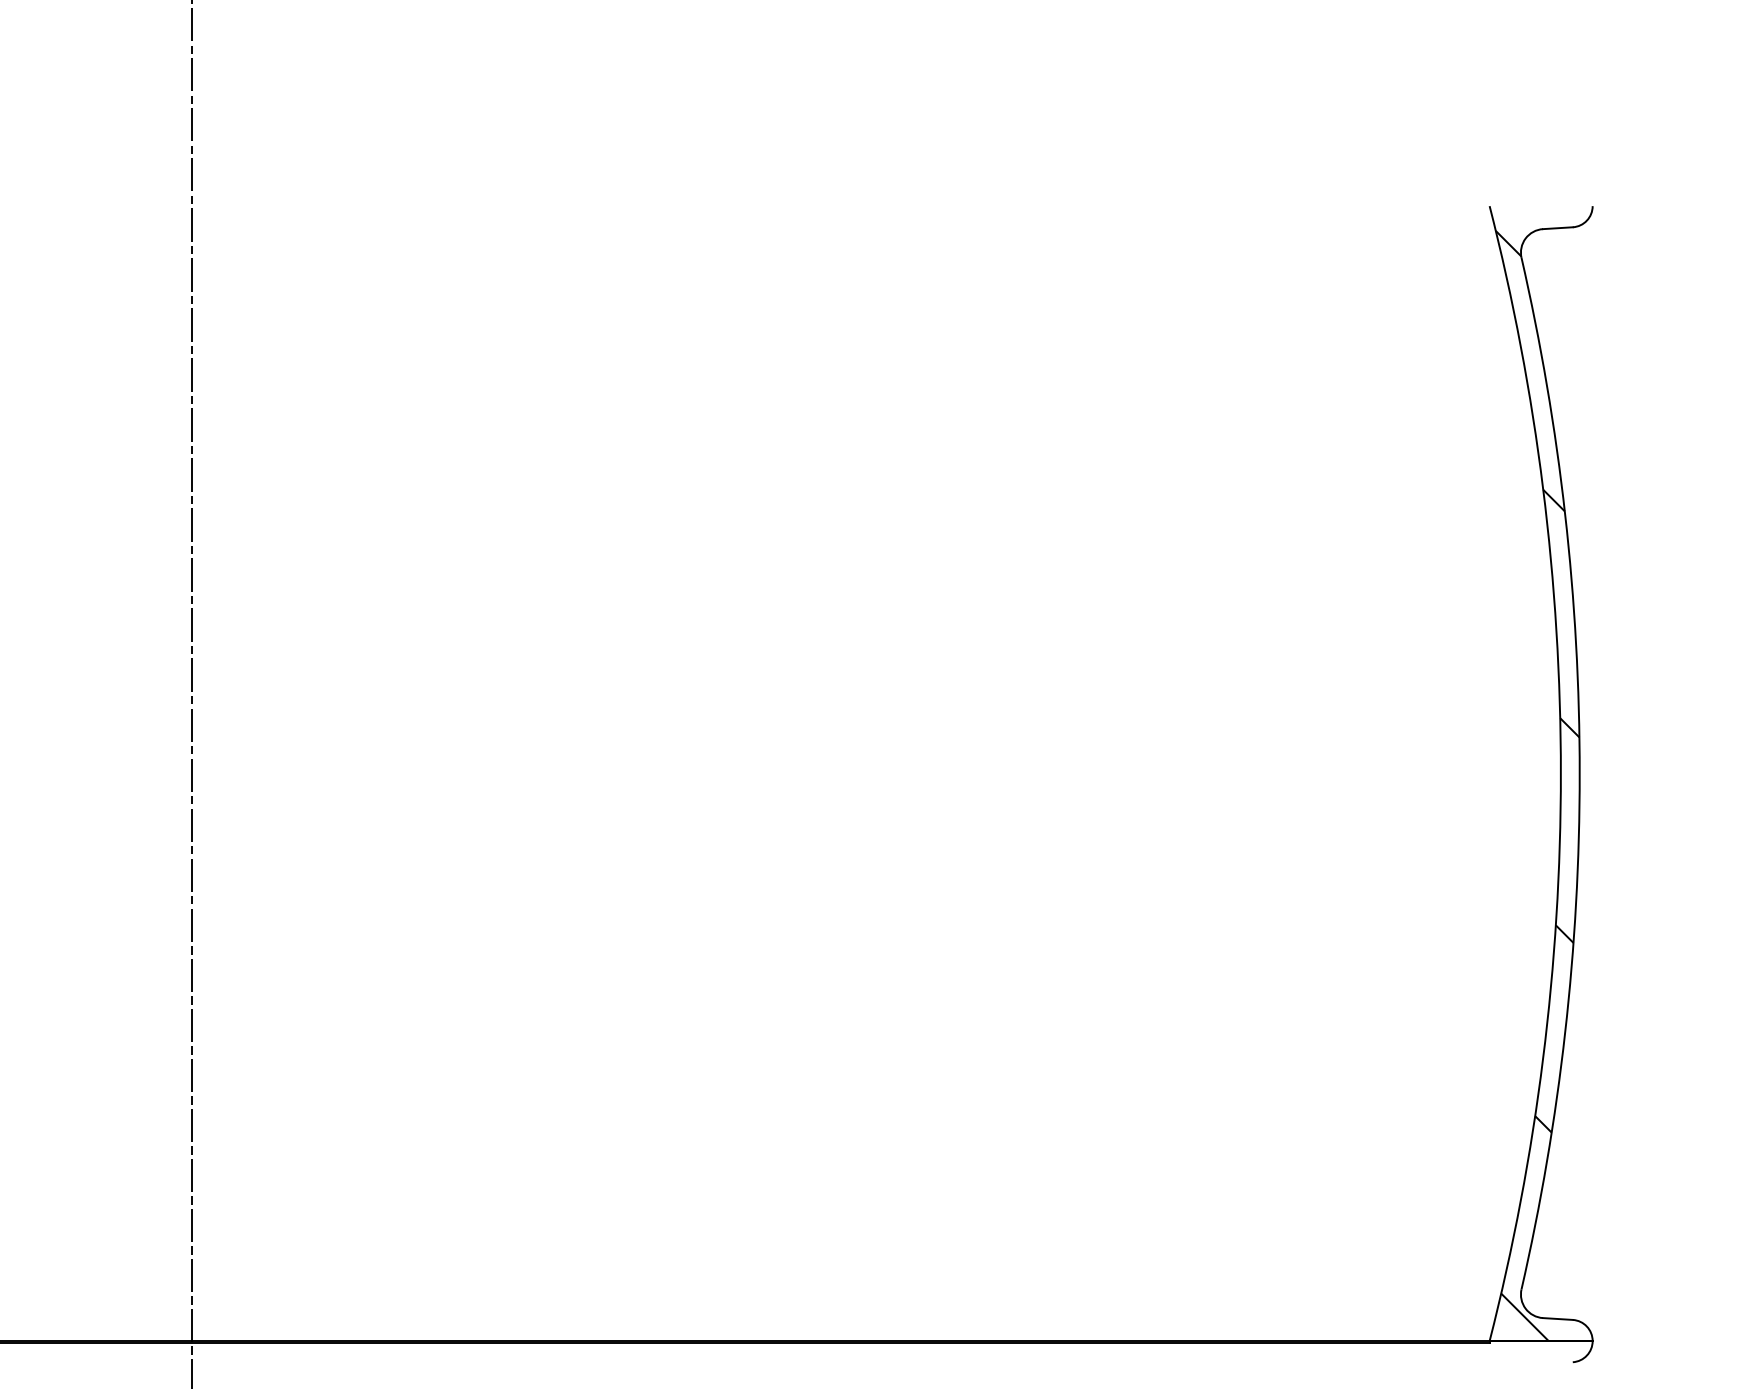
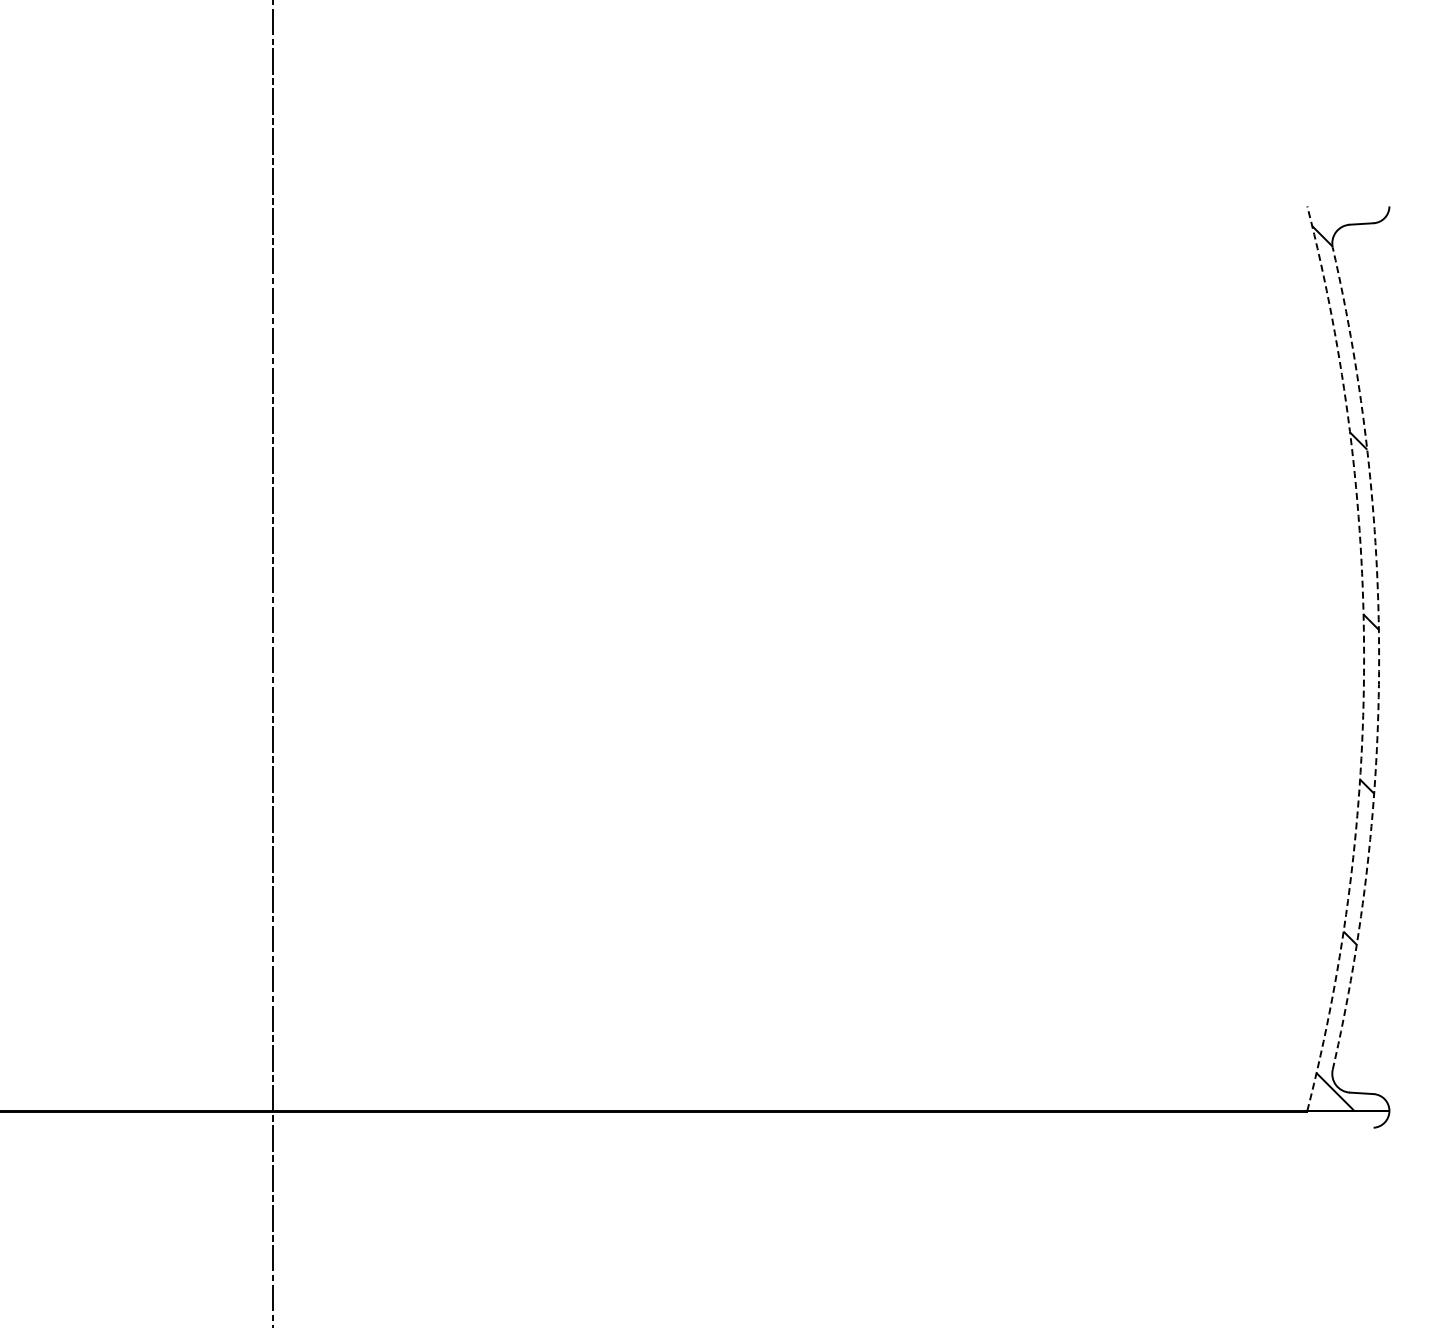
arc: (1561, 773) -> (1364, 658), solid -> dashed
arc: (1580, 773) -> (1379, 658), solid -> dashed

